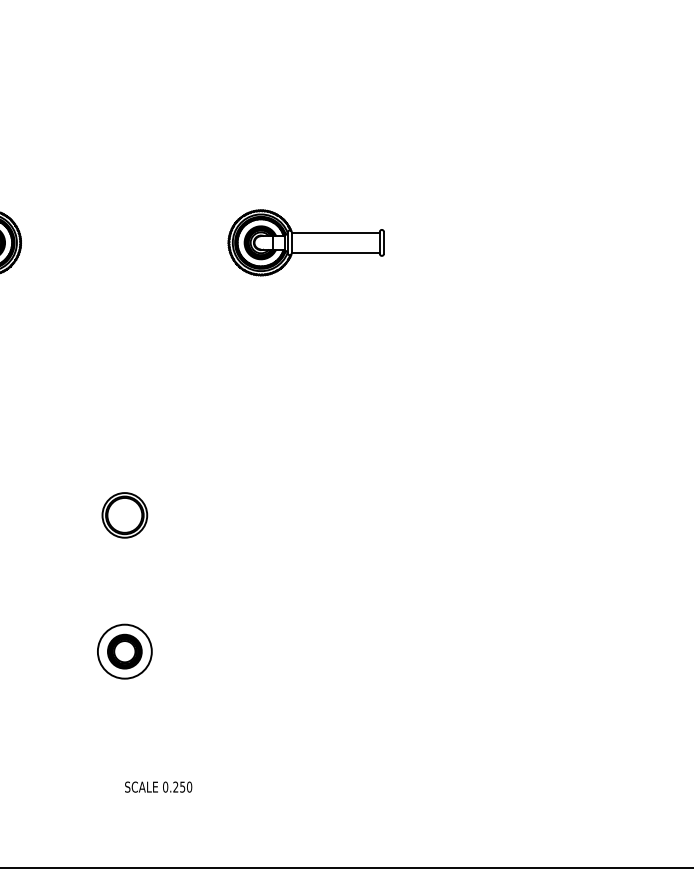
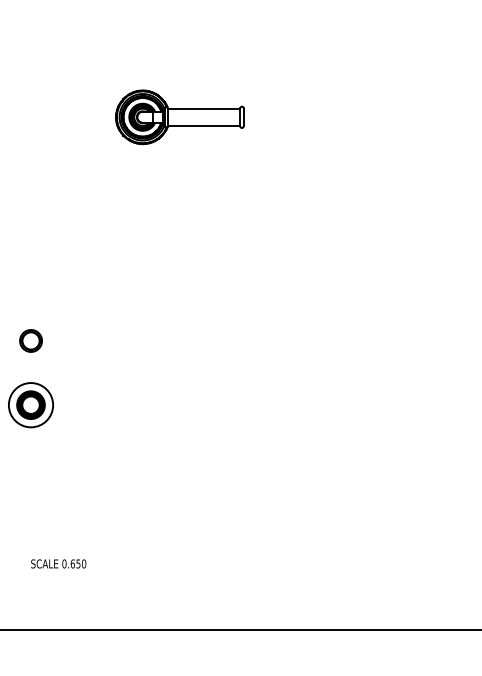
part: (124, 515) -> (30, 341), size x0.6
part: (124, 651) -> (30, 405), moved
text: (175, 786) -> (72, 563), 0.250 -> 0.650

